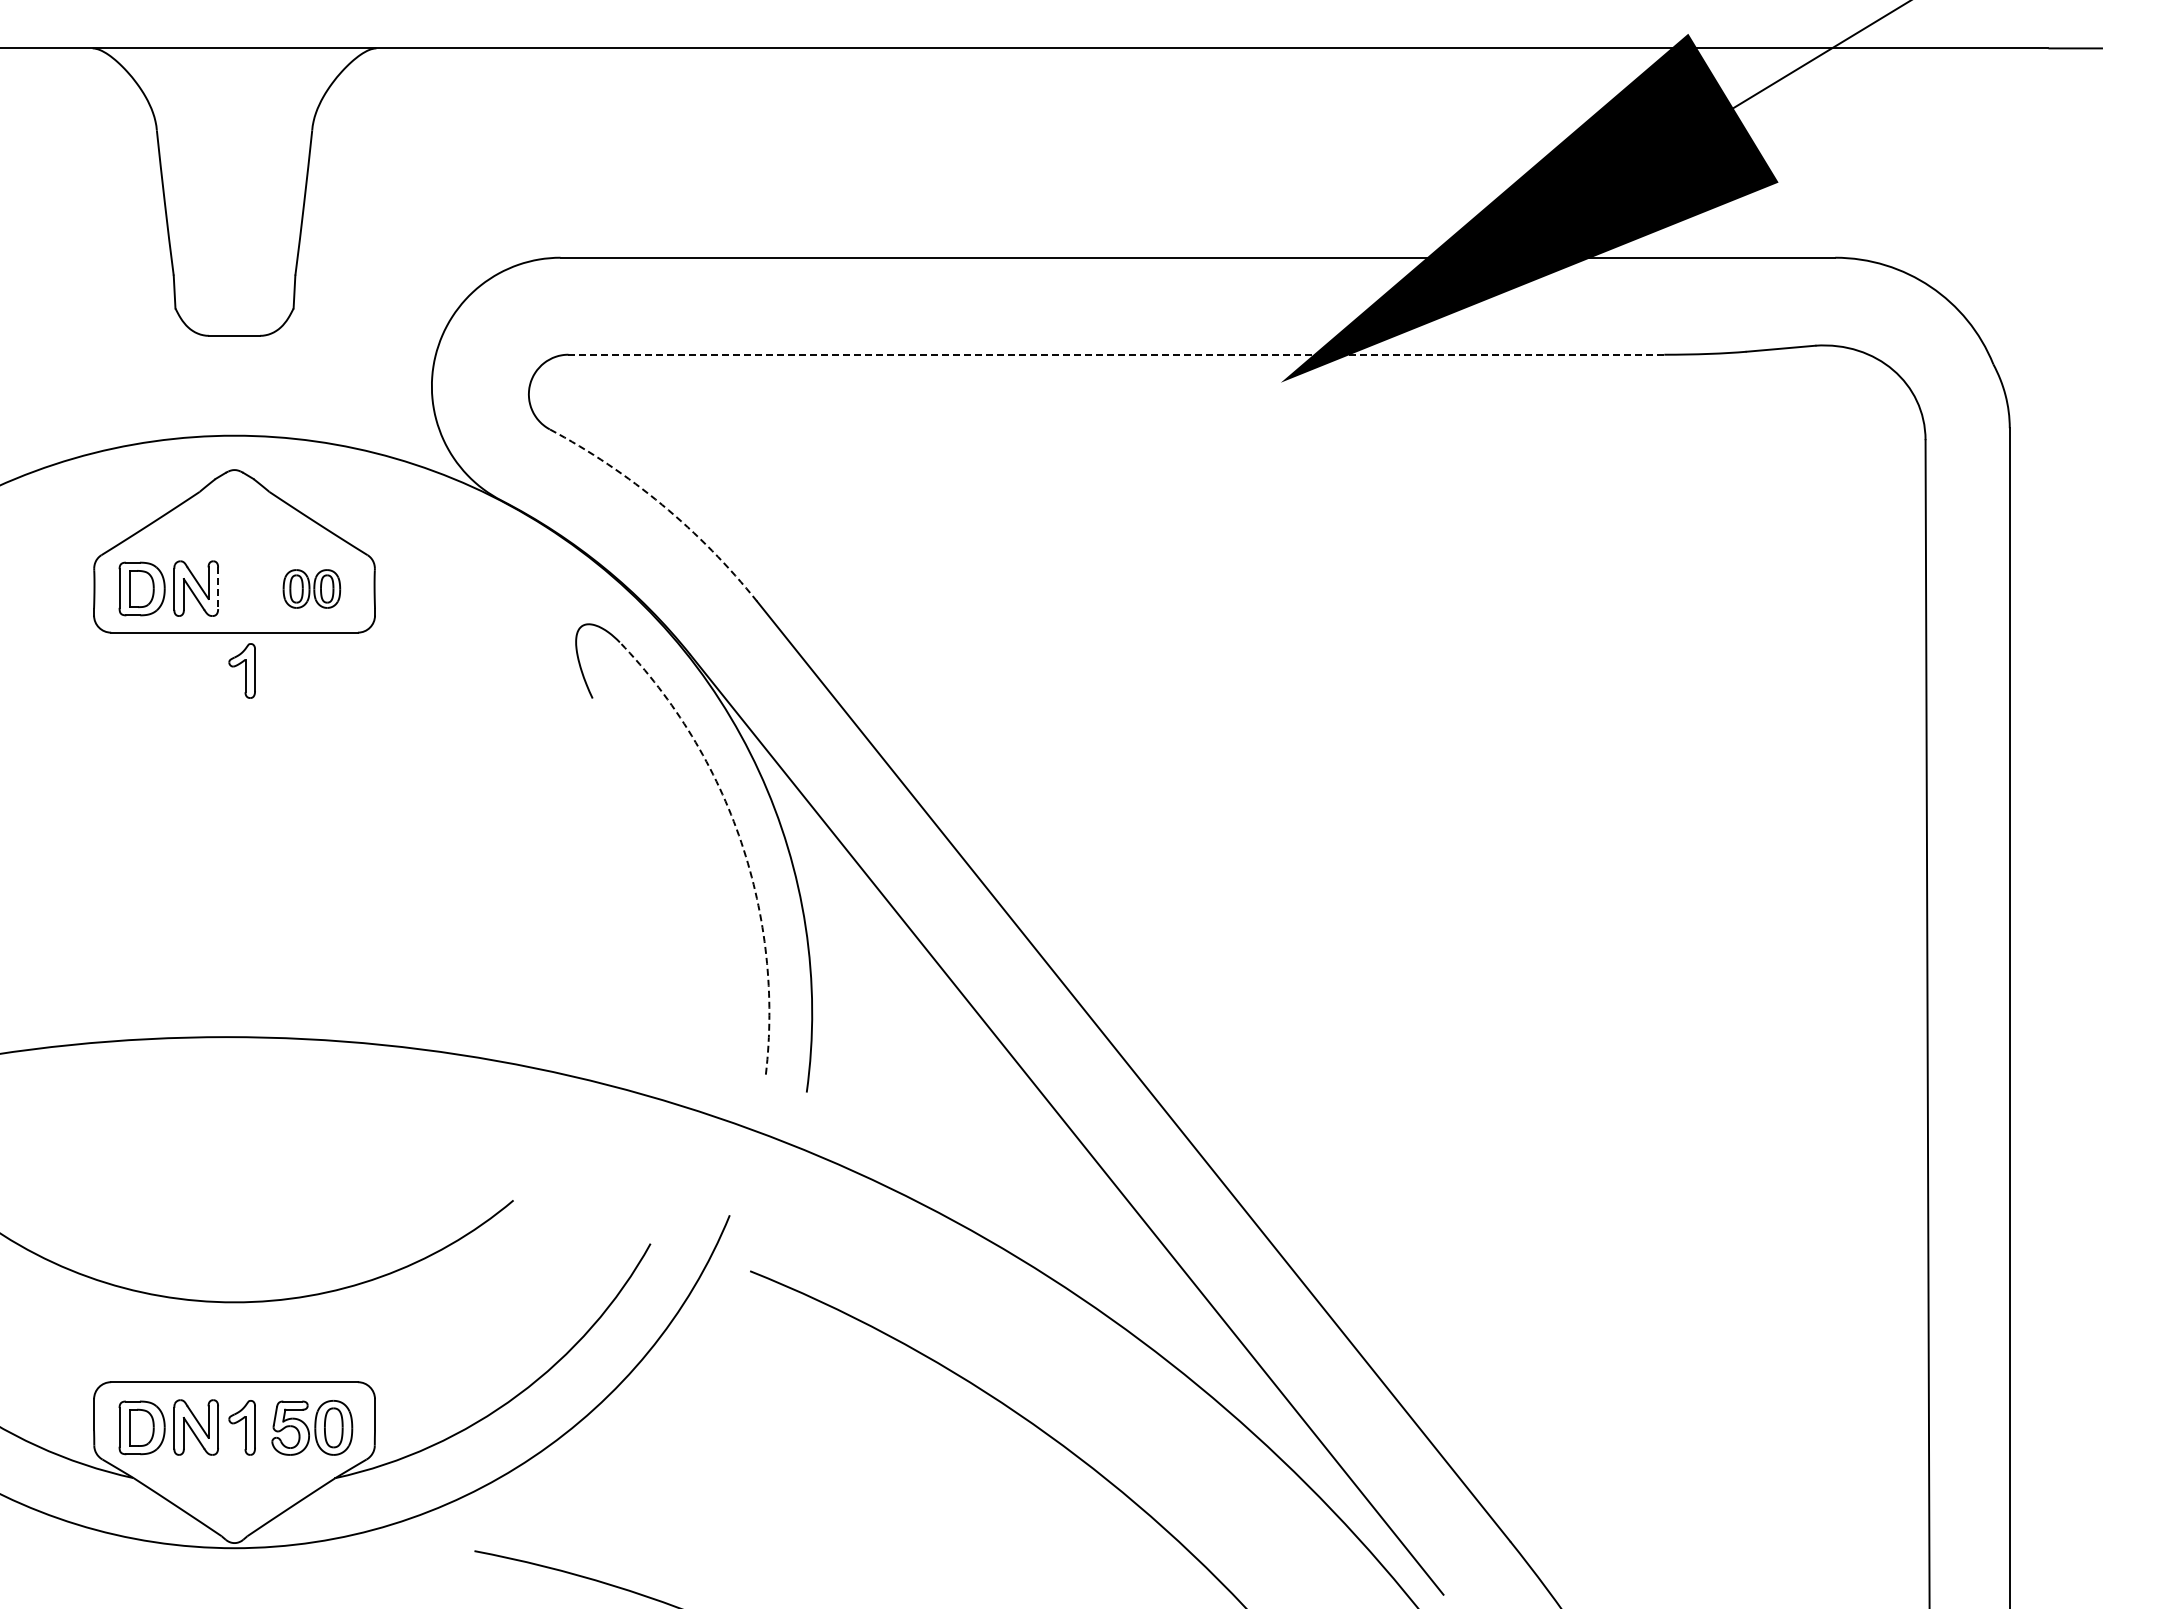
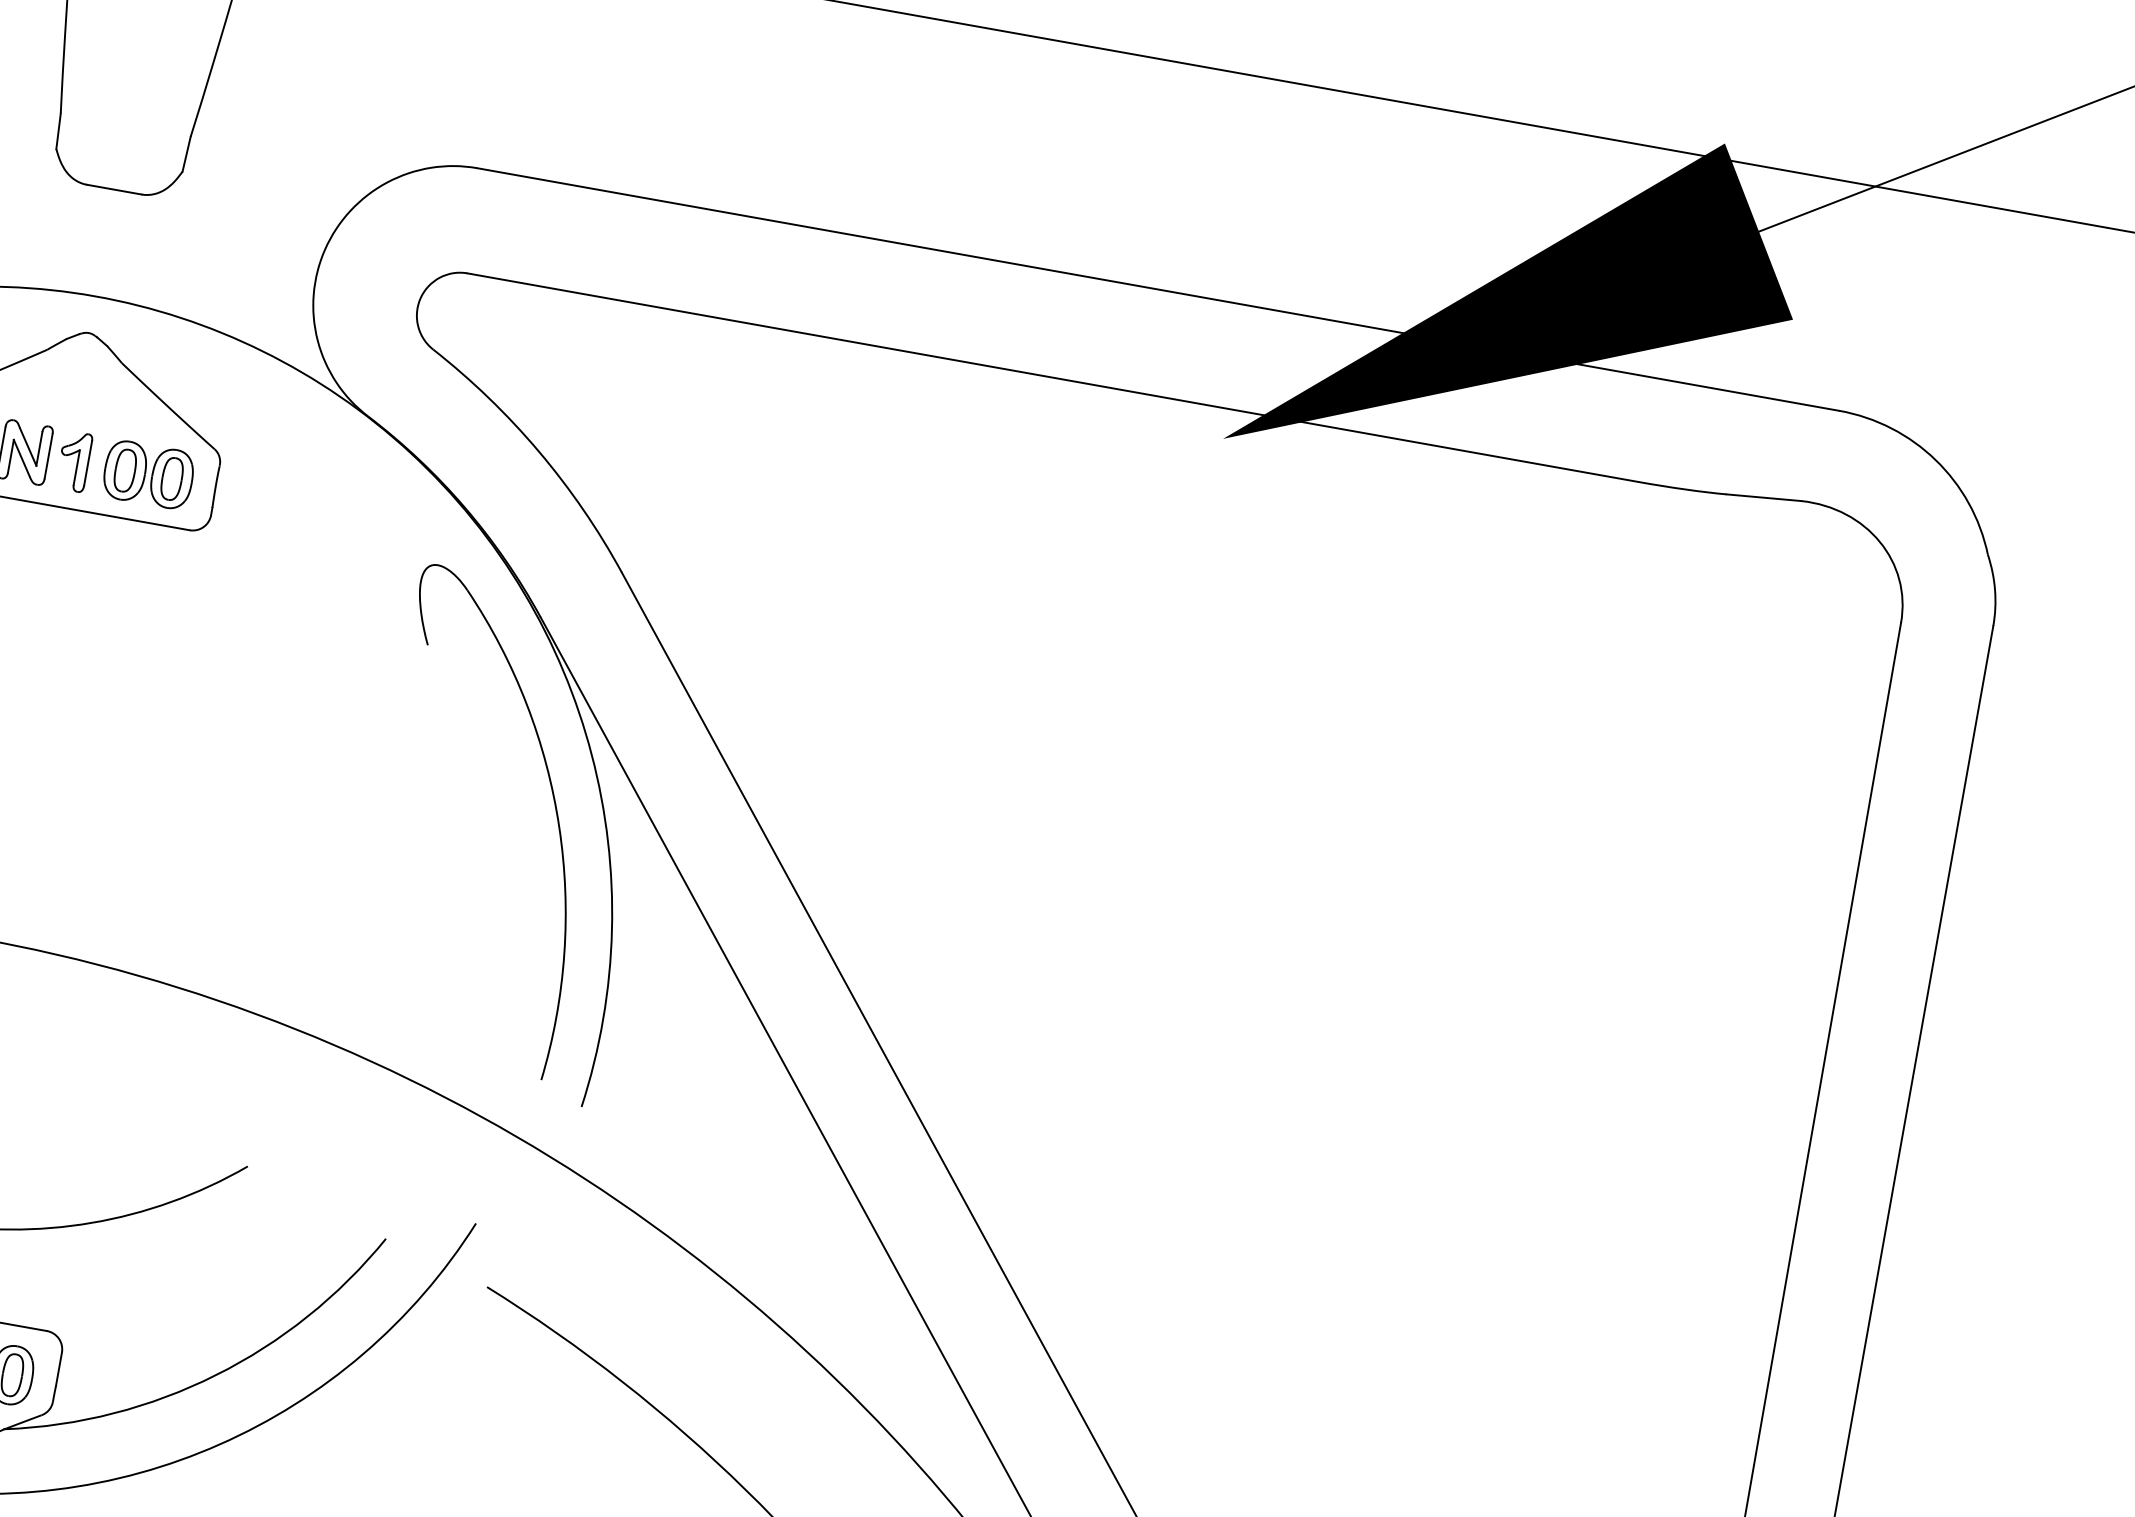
line: (1116, 354) -> (1052, 377), dashed -> solid
arc: (662, 504) -> (539, 451), dashed -> solid
line: (218, 588) -> (49, 456), dashed -> solid
part: (311, 588) -> (148, 474), size x1.43
part: (241, 670) -> (73, 460), moved
arc: (741, 842) -> (559, 827), dashed -> solid

